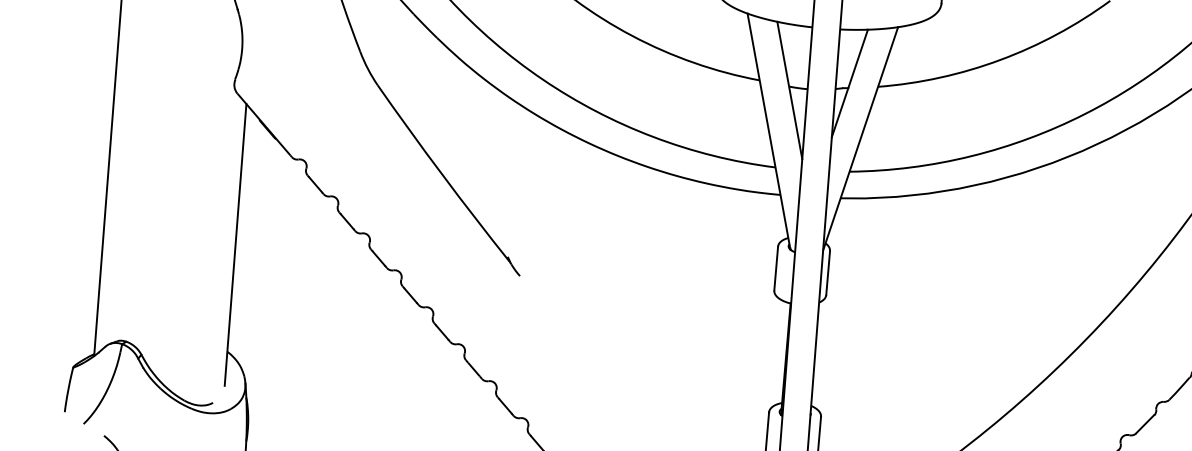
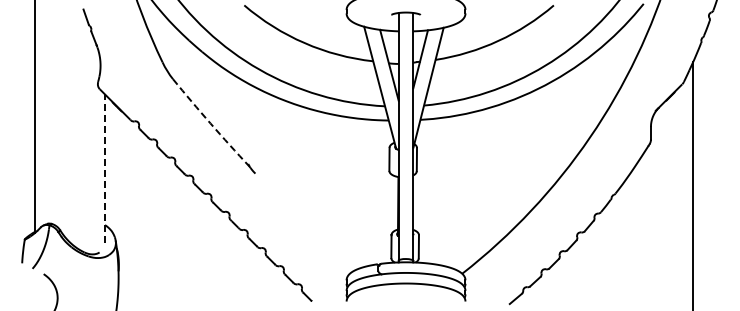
arc: (442, 174) -> (210, 123), solid -> dashed
line: (236, 244) -> (105, 168), solid -> dashed

